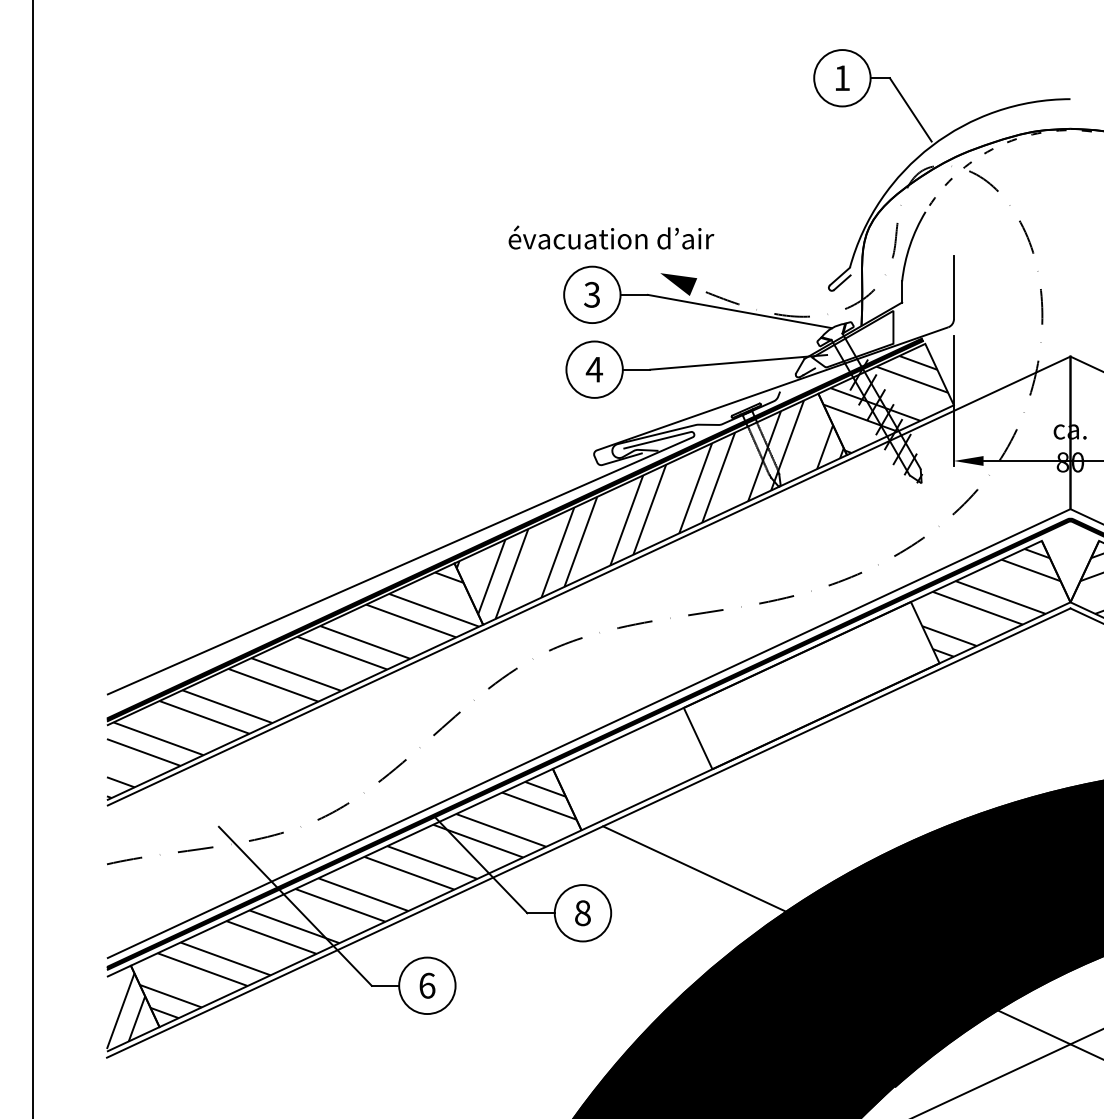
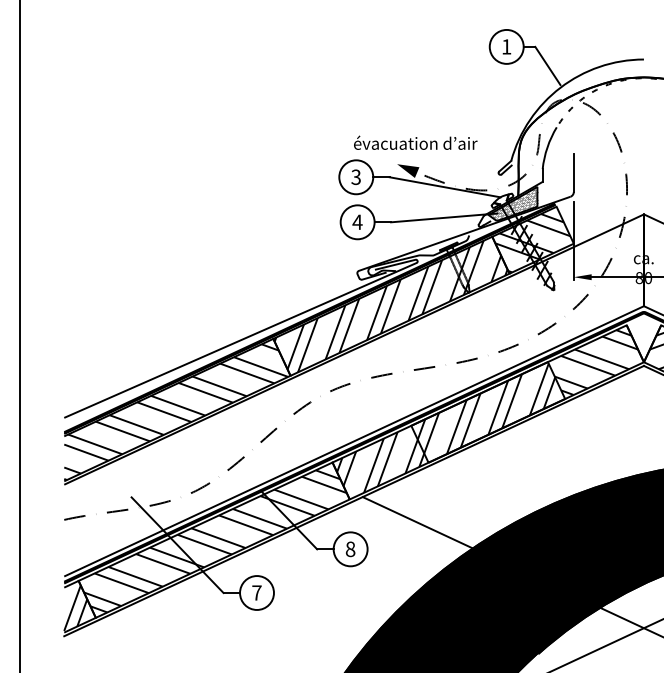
text: (611, 237) -> (415, 142), moved
hatch: (853, 340) -> (513, 204), added
hatch: (742, 710) -> (446, 427), added
text: (426, 984) -> (256, 592), 6 -> 7

